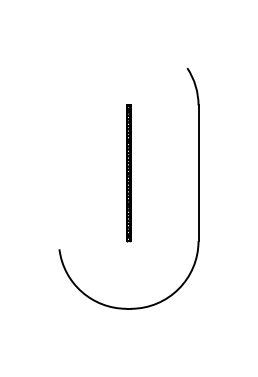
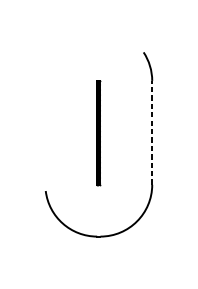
line: (198, 173) -> (152, 133), solid -> dashed

